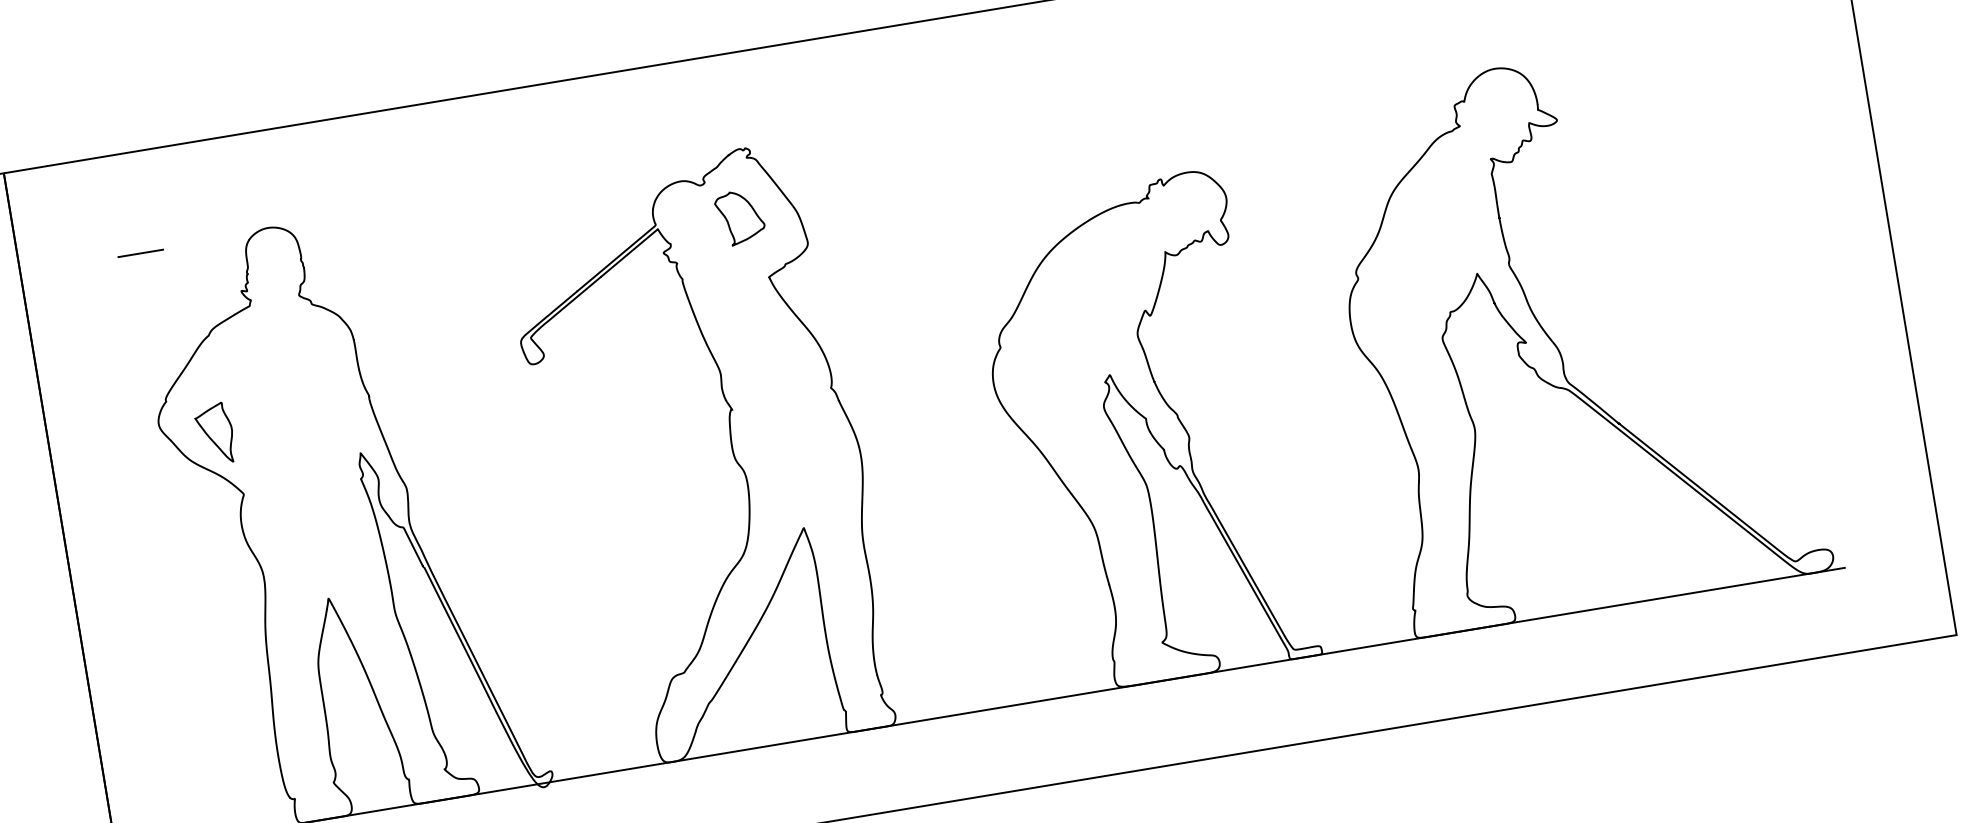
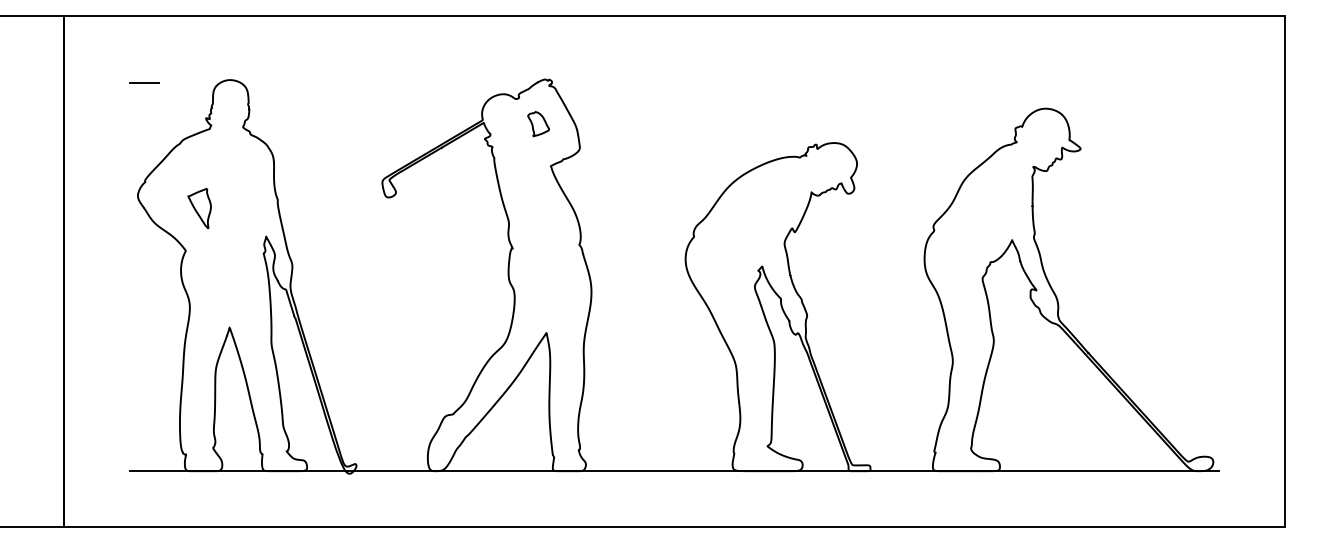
part: (739, 216) -> (538, 123), size x0.7
part: (215, 434) -> (199, 208), moved

